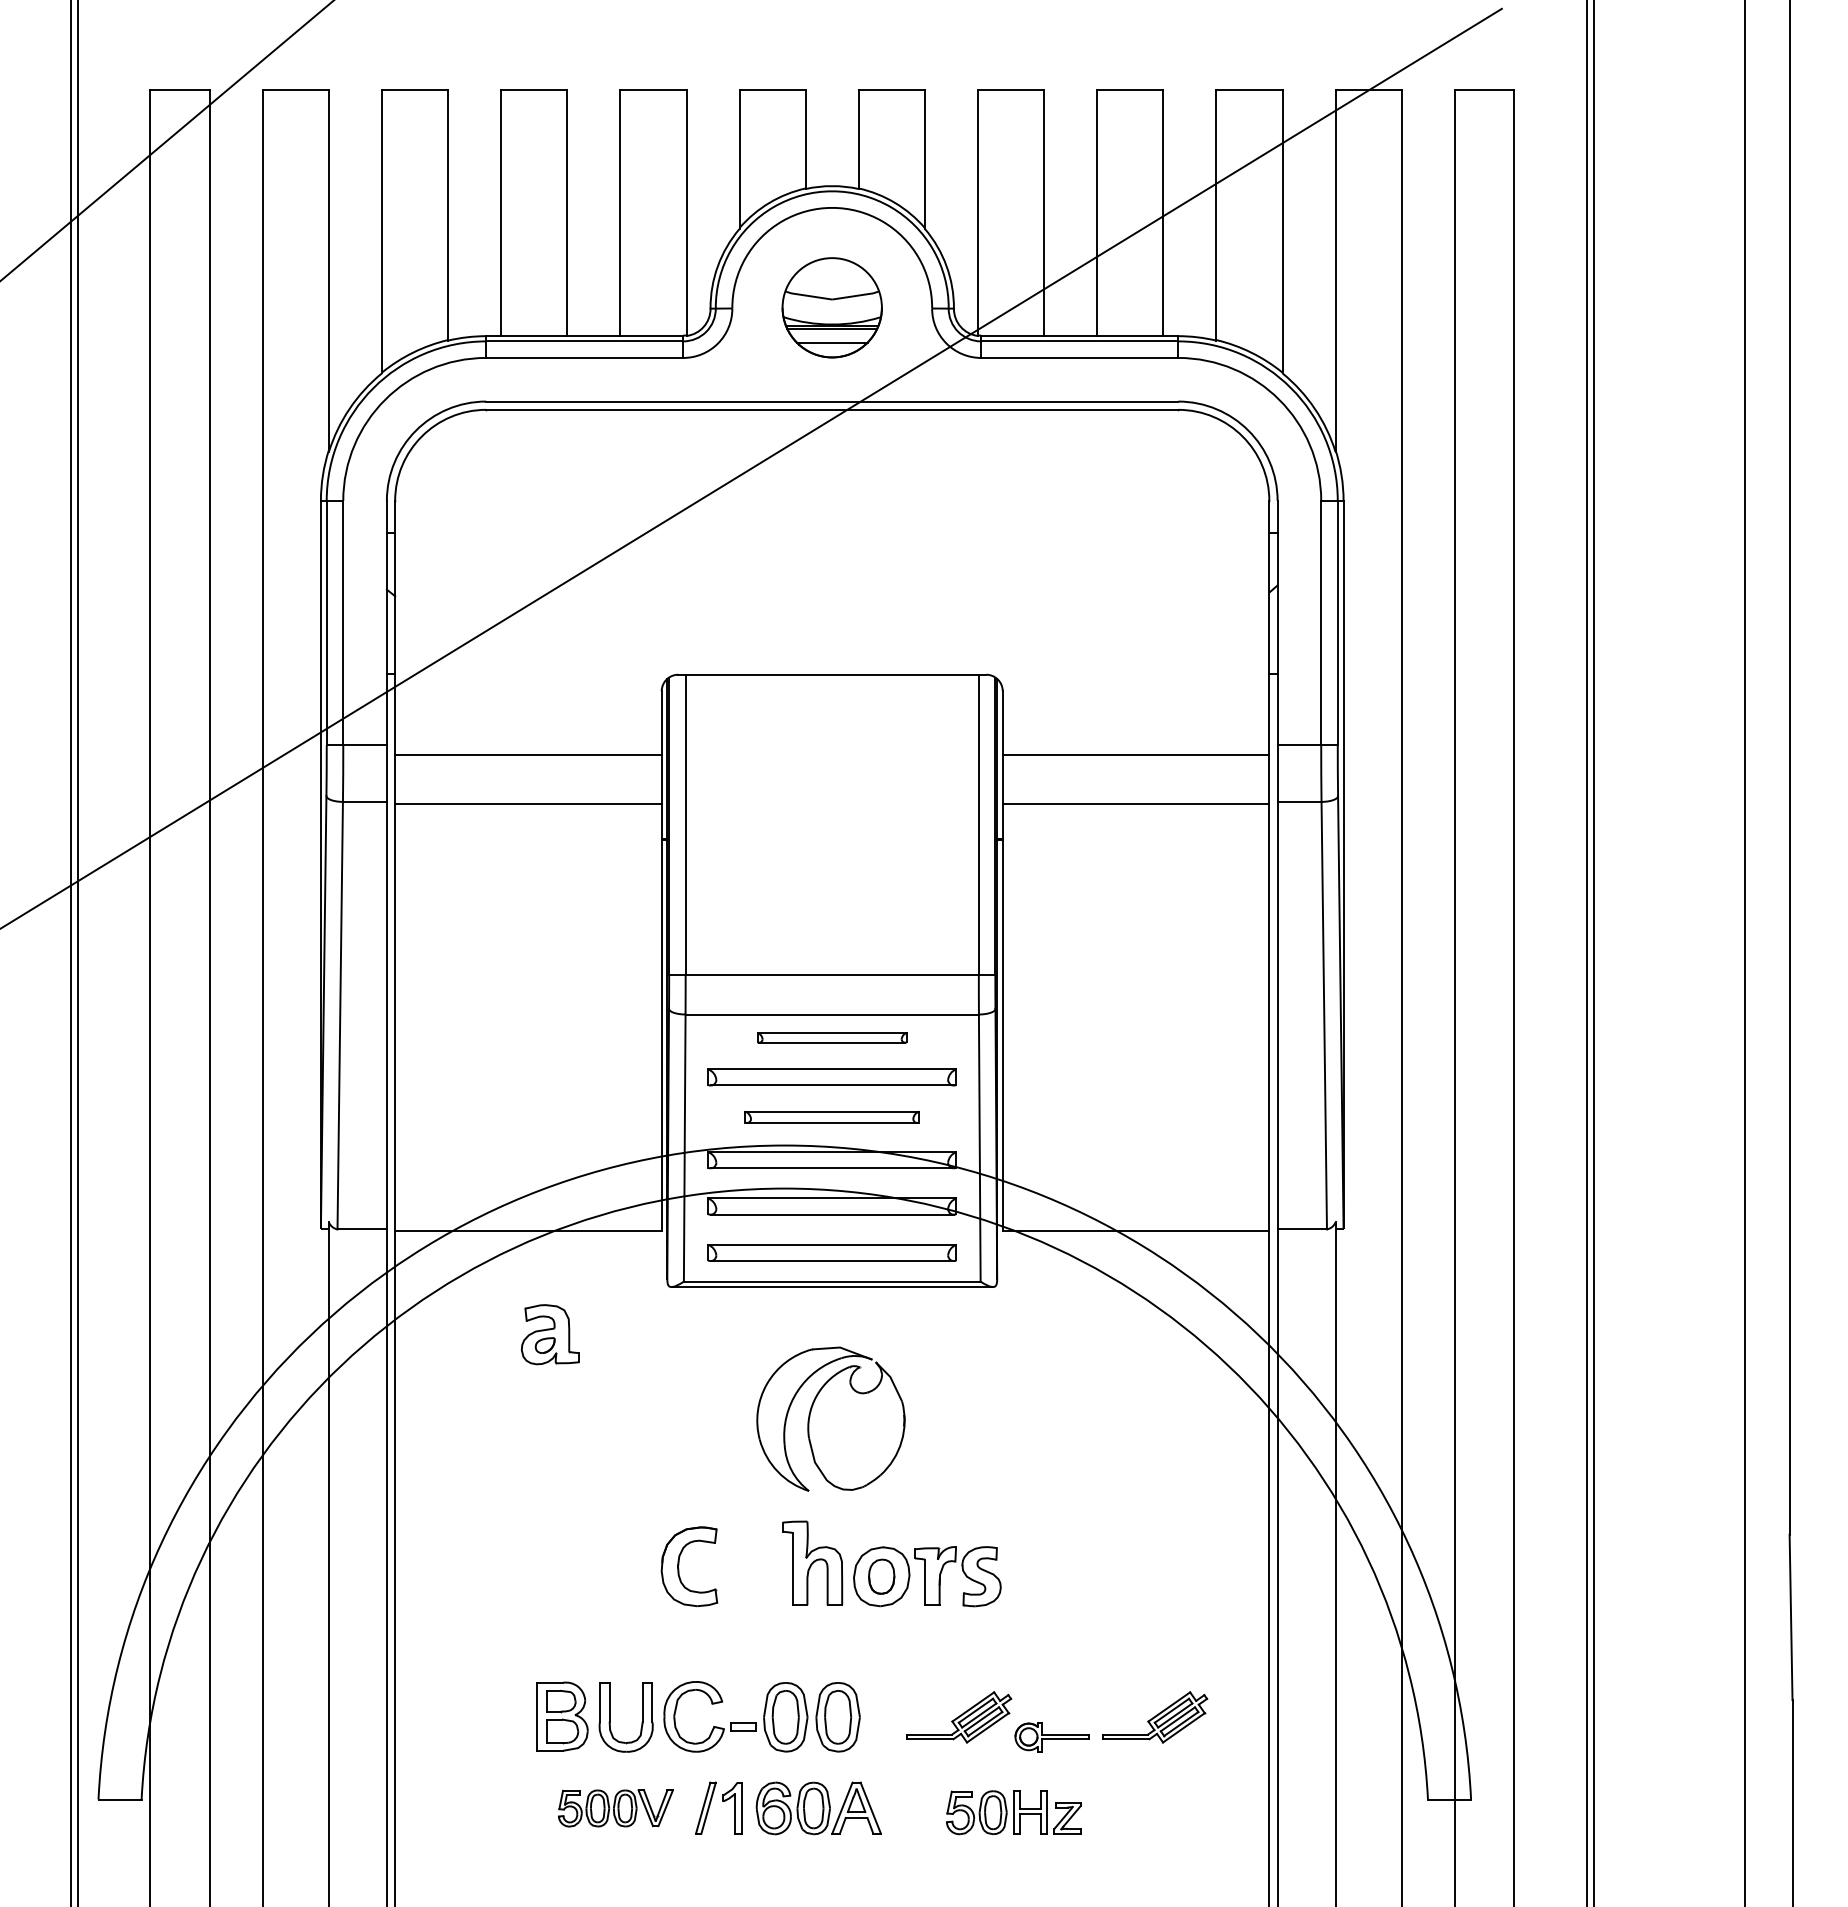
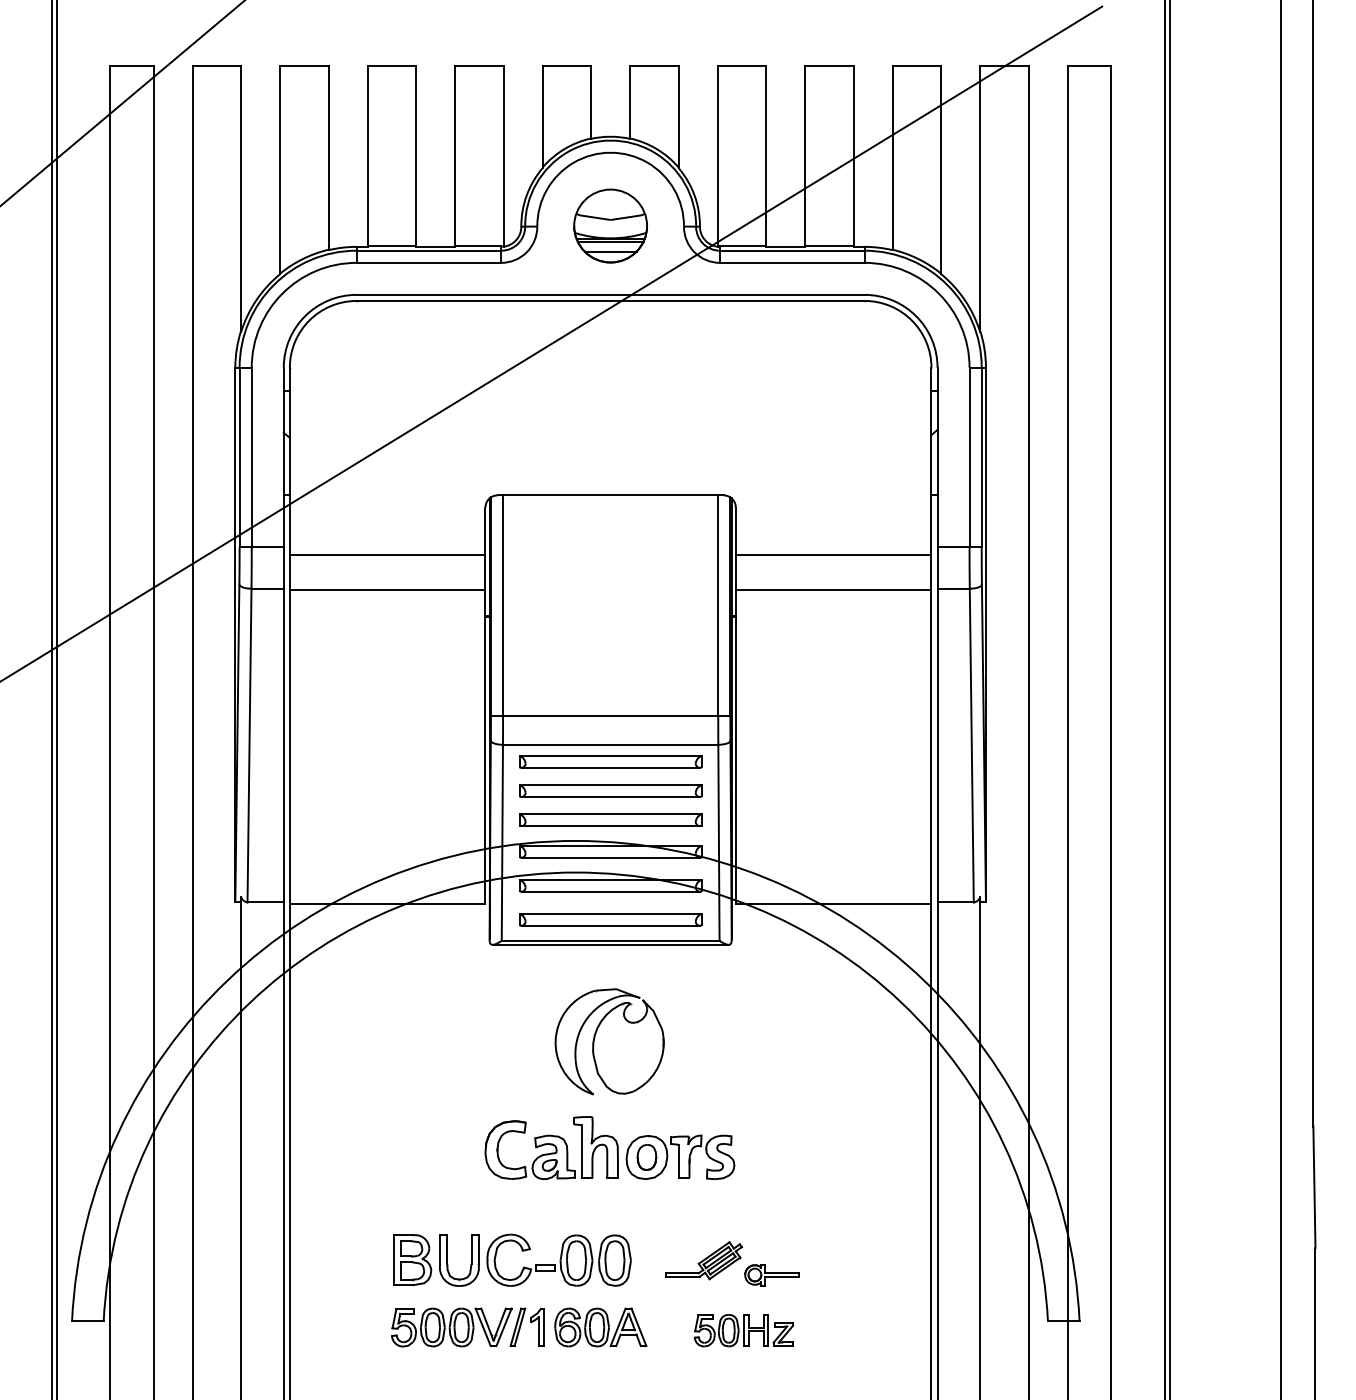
part: (831, 1037) -> (610, 761), size x1.67
part: (831, 1117) -> (610, 820), size x1.43
part: (550, 1334) -> (553, 1157), moved
part: (1155, 1717) -> (847, 1260), removed
part: (615, 1808) -> (451, 1327), size x1.43

